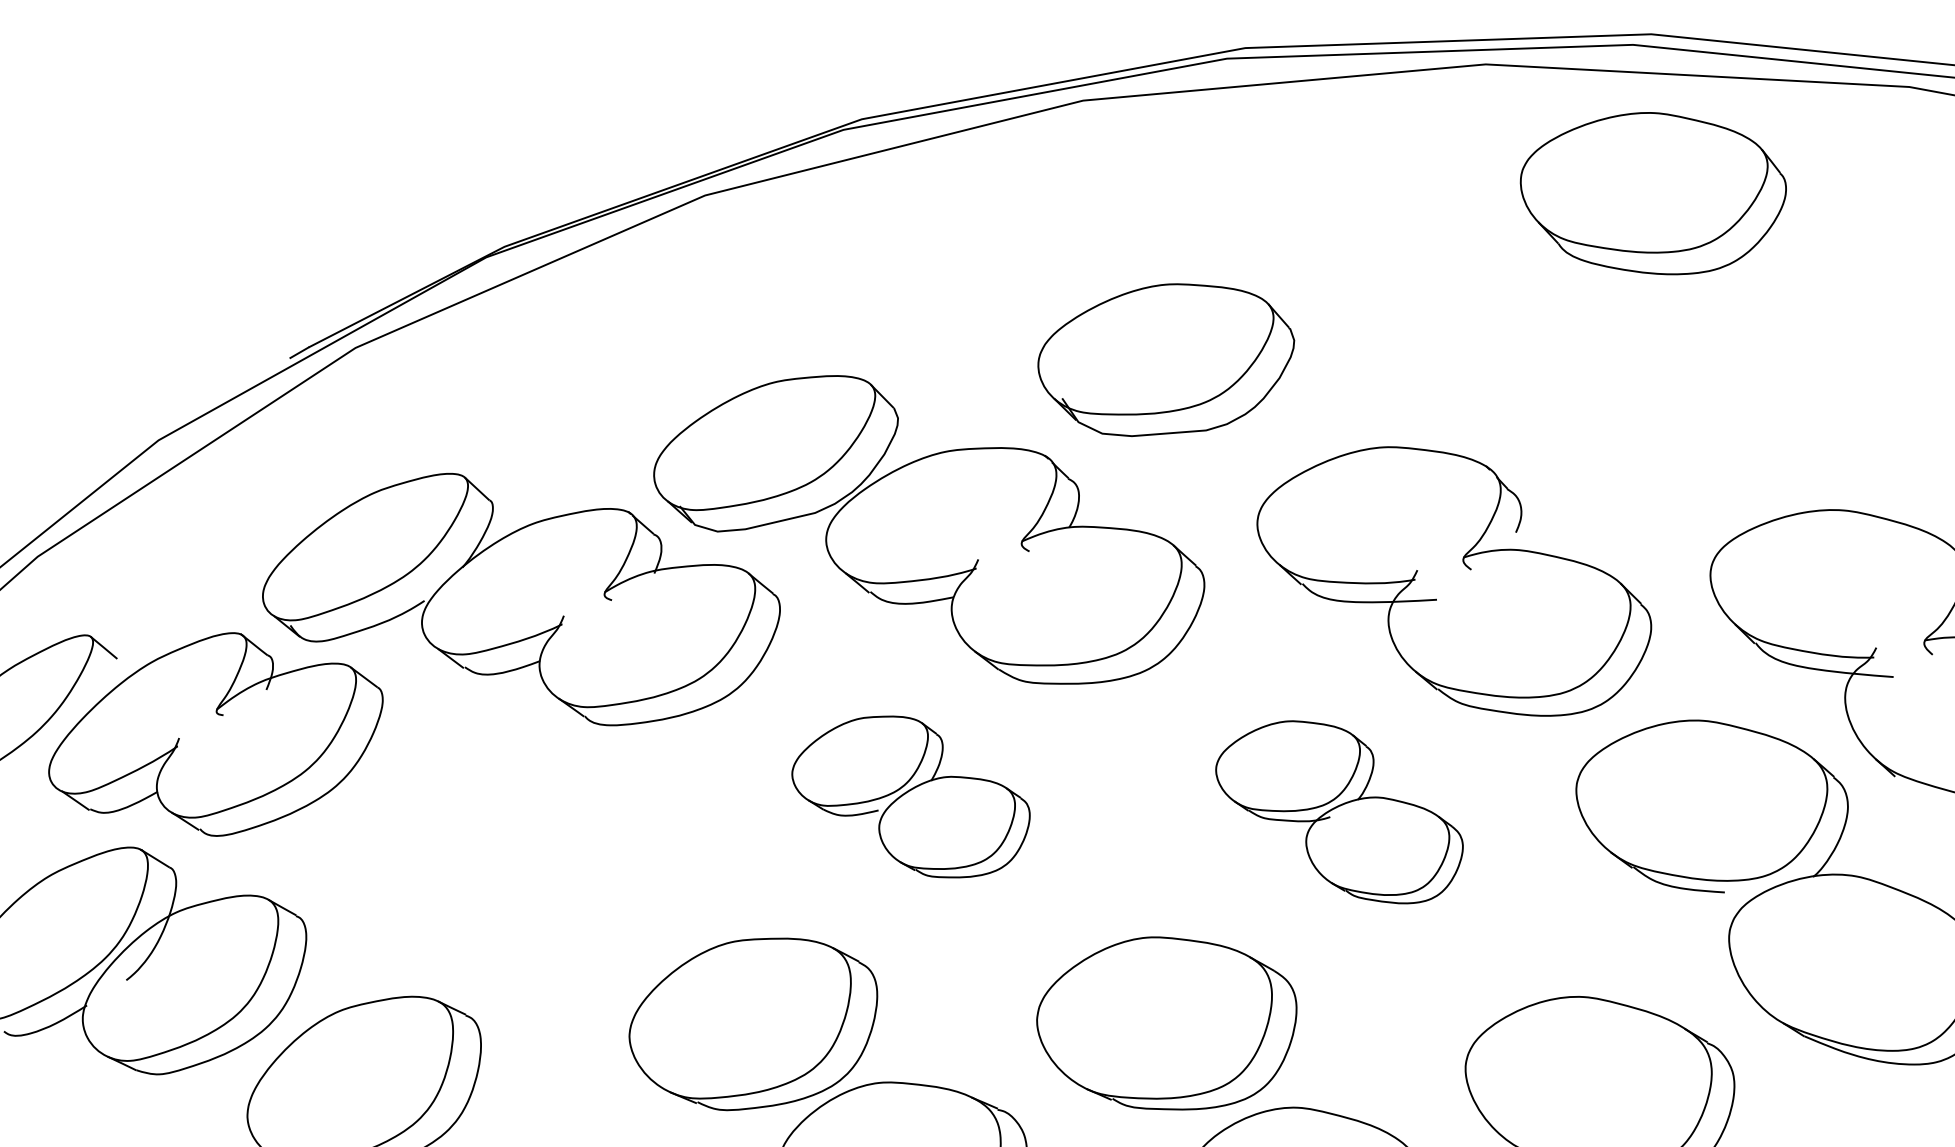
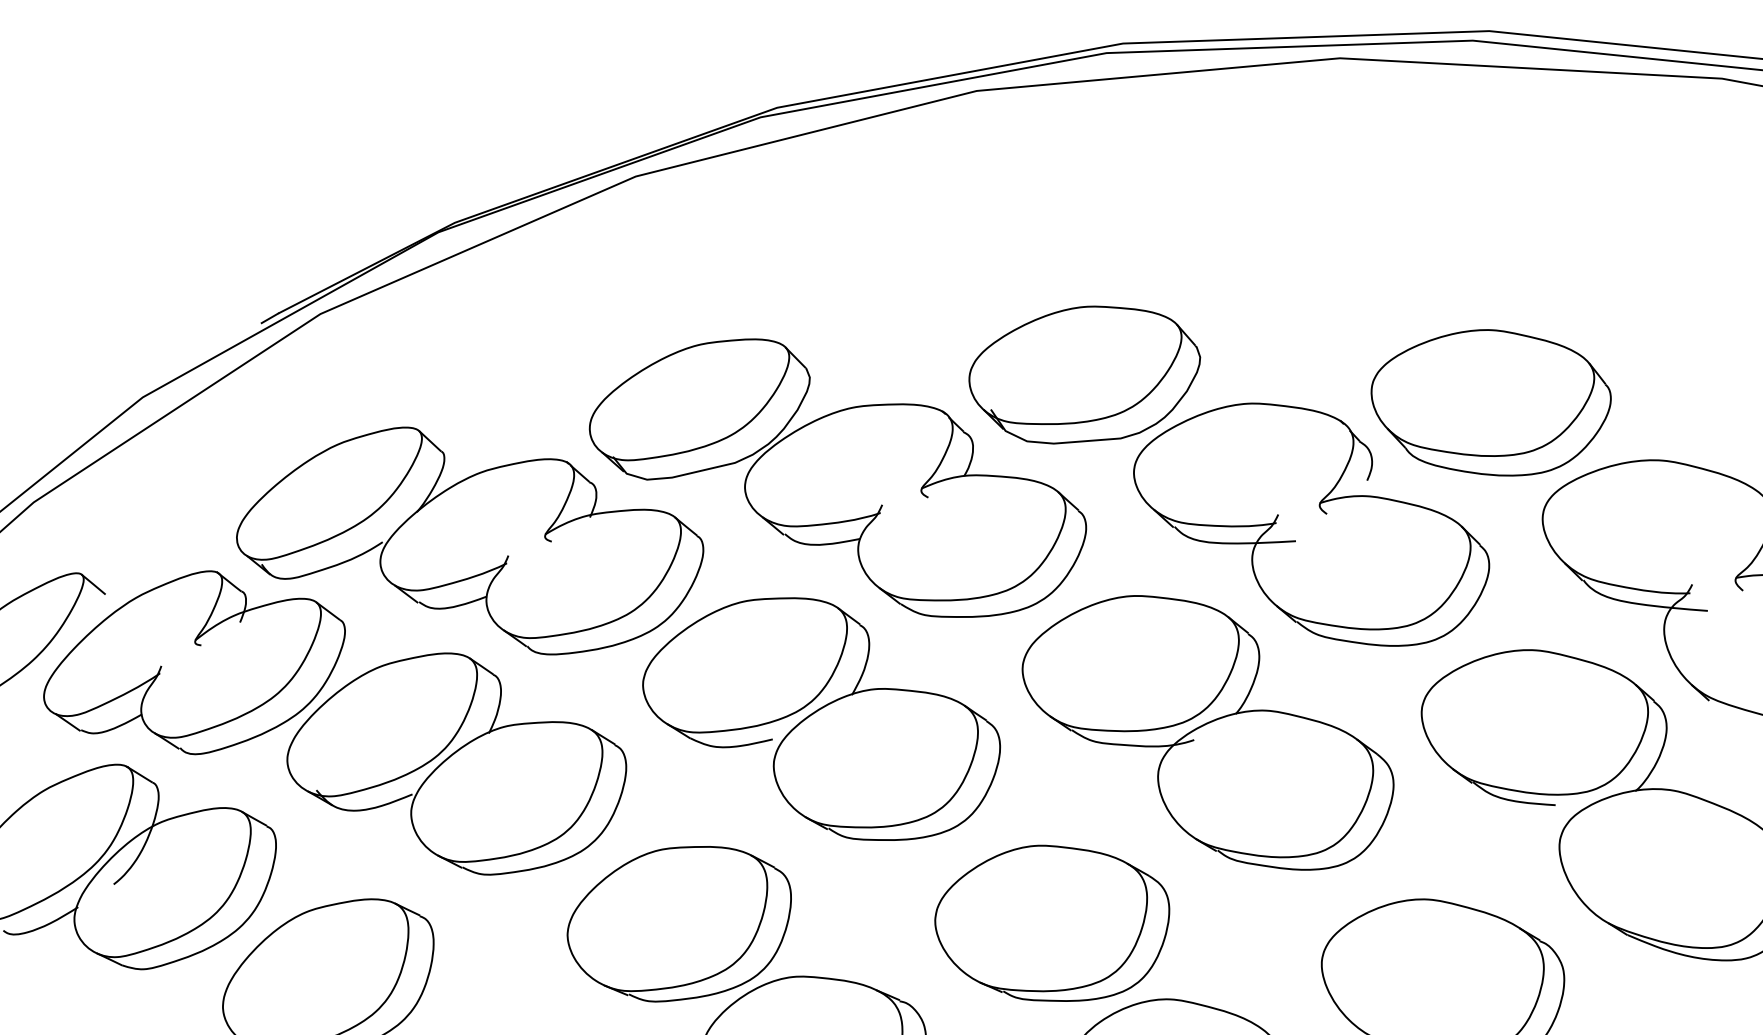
part: (1652, 193) -> (1490, 402), moved
part: (1165, 359) -> (1084, 374), moved
part: (910, 796) -> (821, 718), size x1.67
part: (1338, 811) -> (1207, 732), size x1.67
part: (506, 846) -> (456, 763), added

